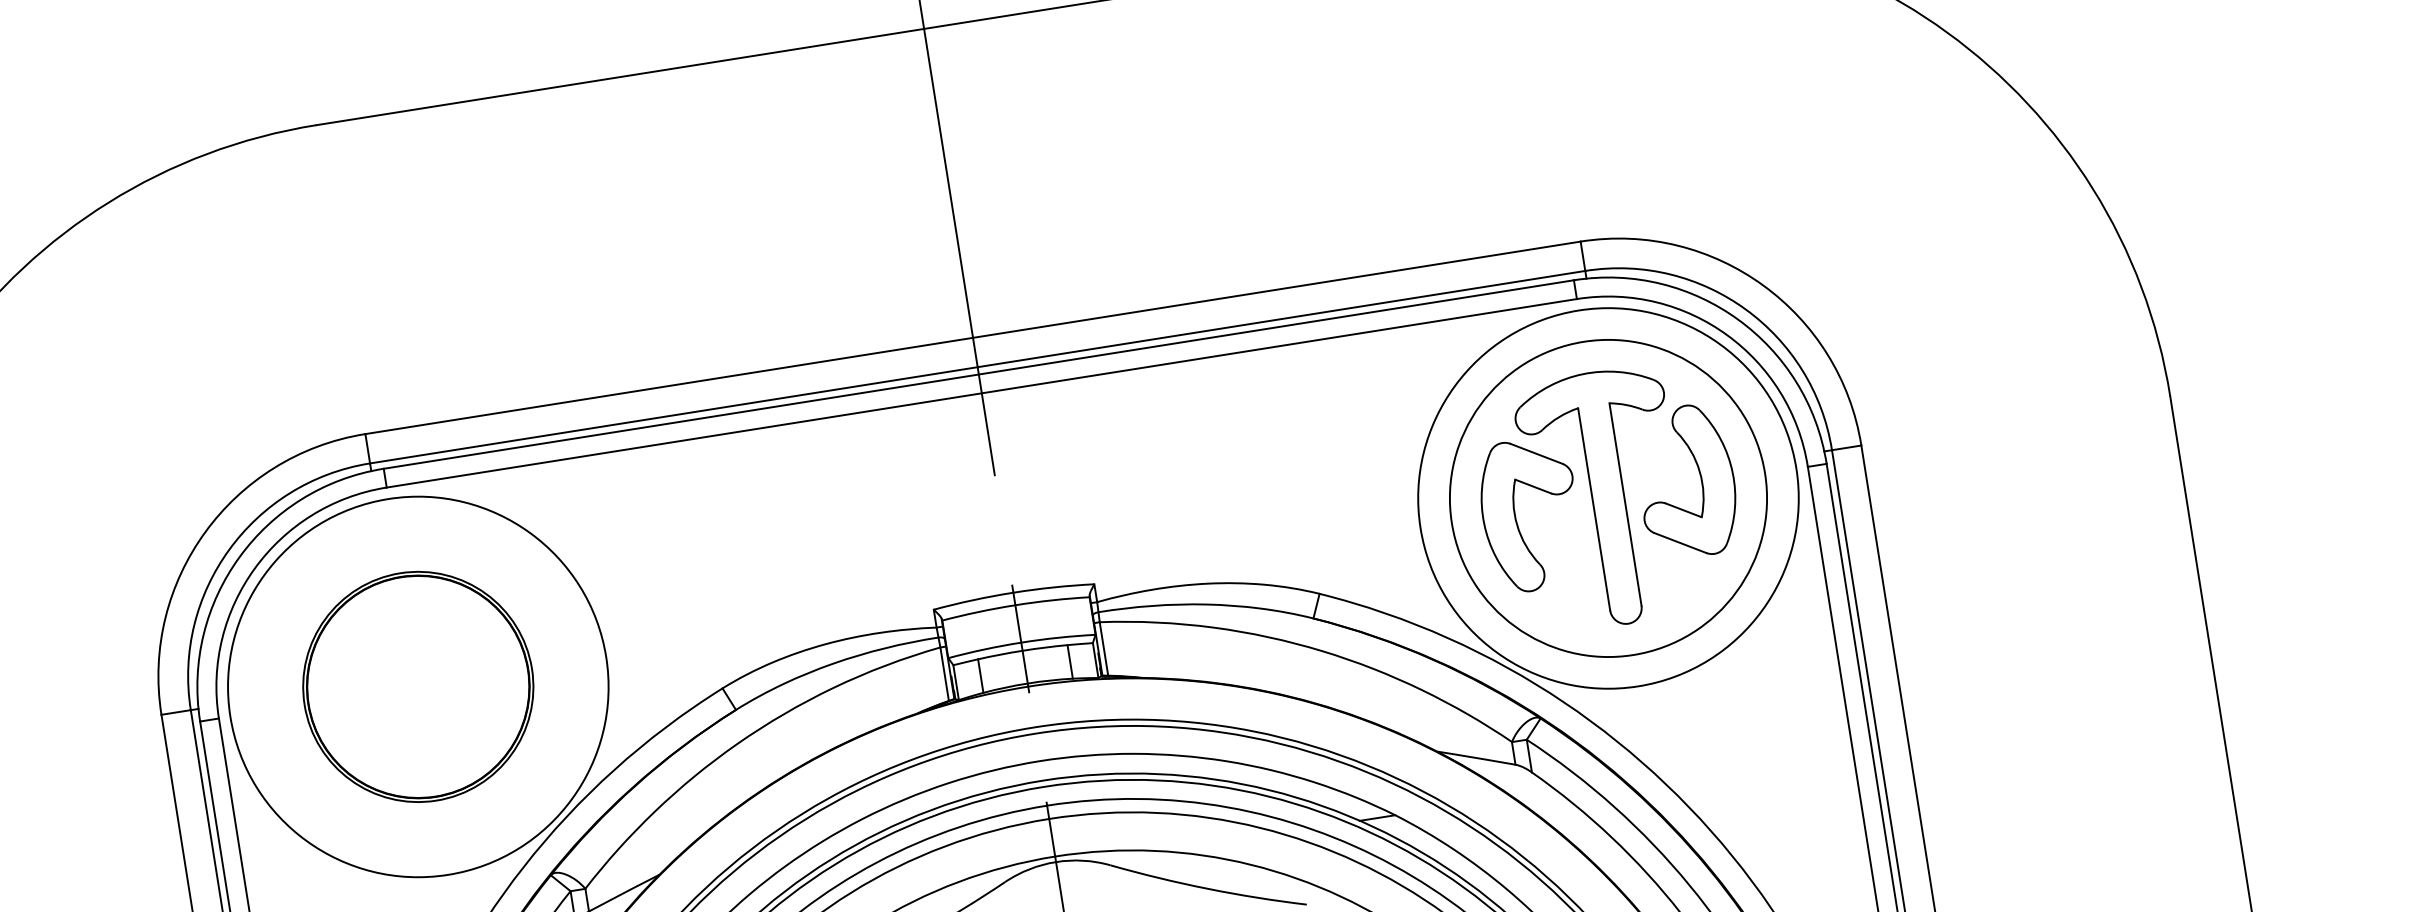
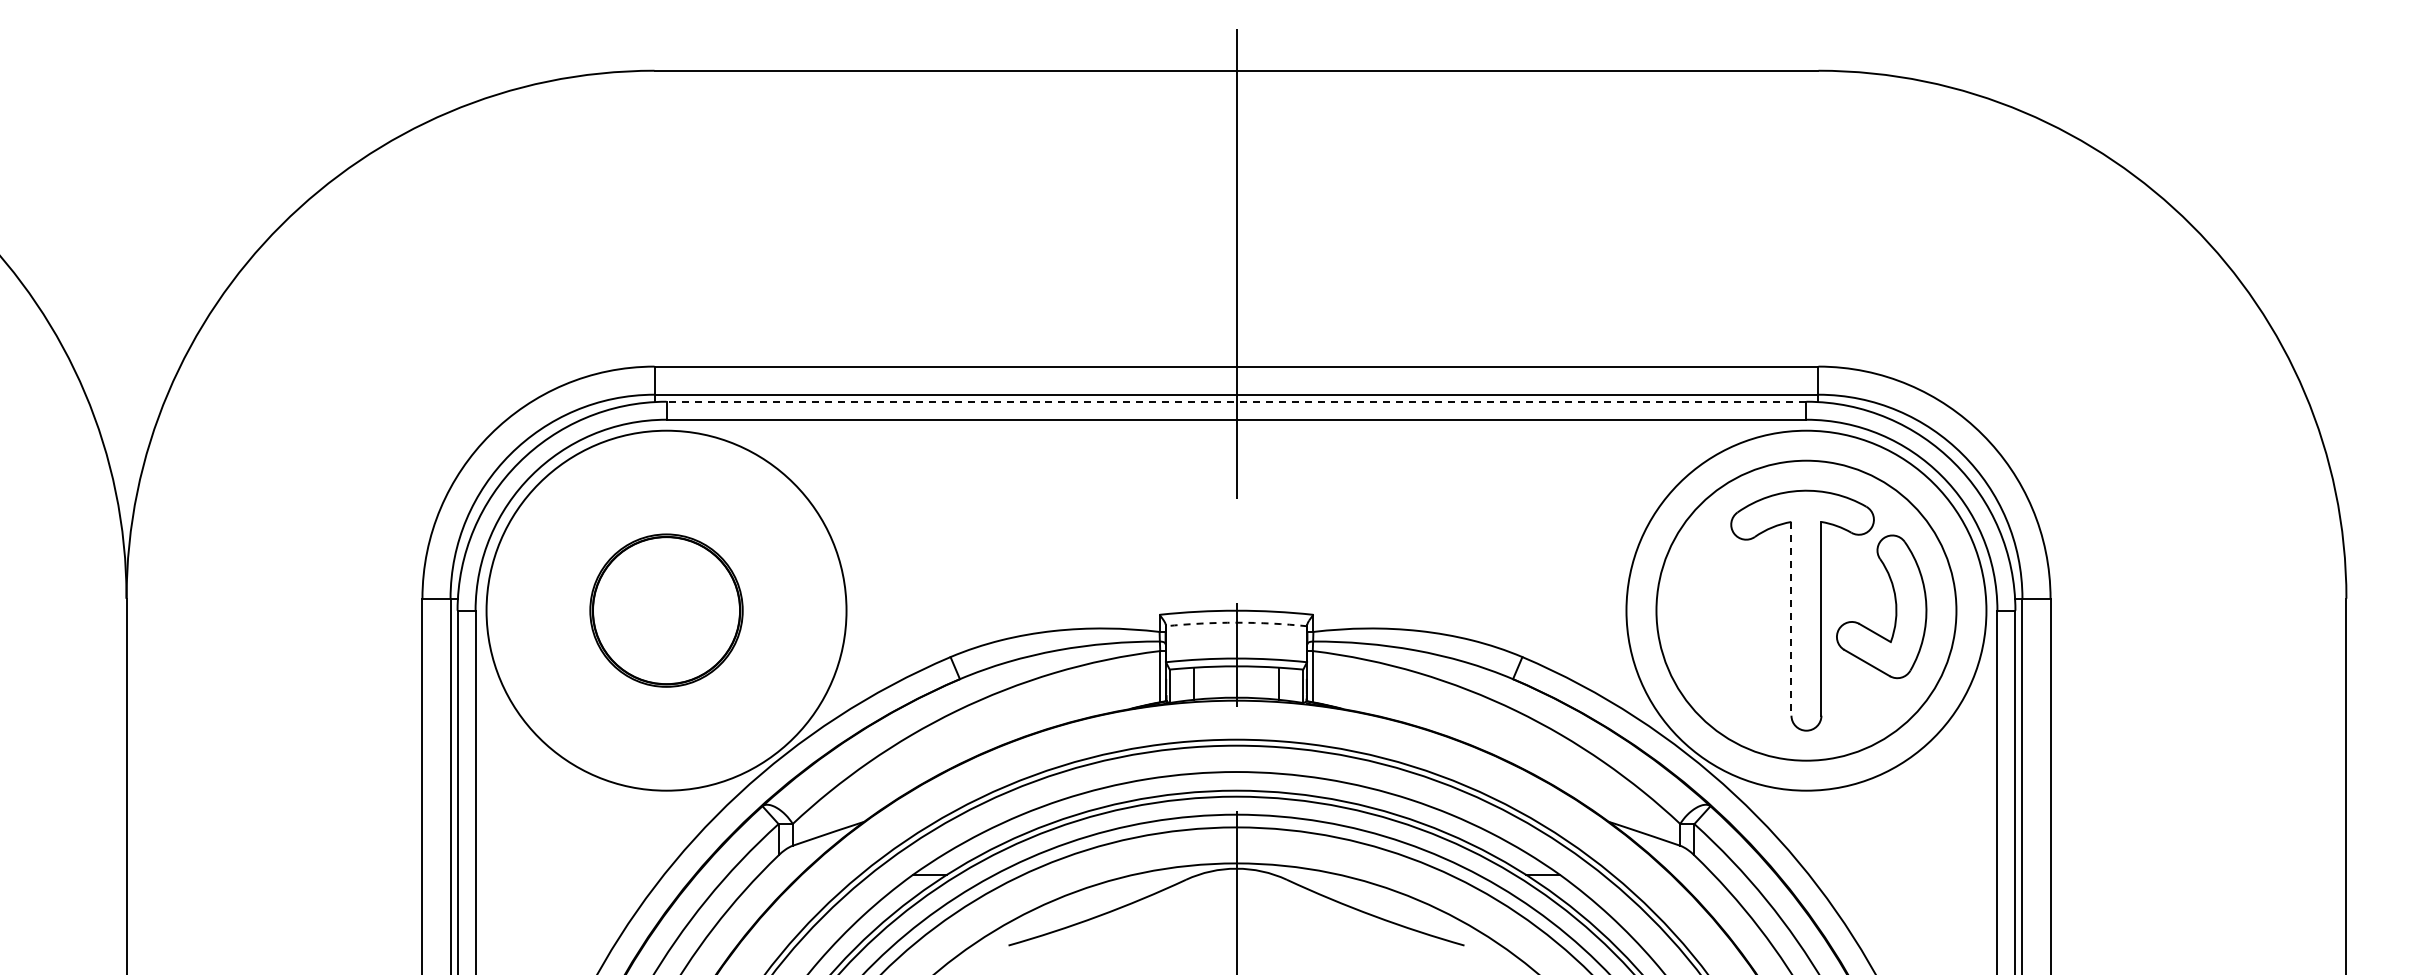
line: (978, 374) -> (1236, 401), solid -> dashed
line: (1594, 509) -> (1791, 618), solid -> dashed
part: (1516, 517) -> (1717, 614), removed
arc: (1015, 605) -> (1236, 622), solid -> dashed
part: (418, 686) -> (666, 610), size x0.7

